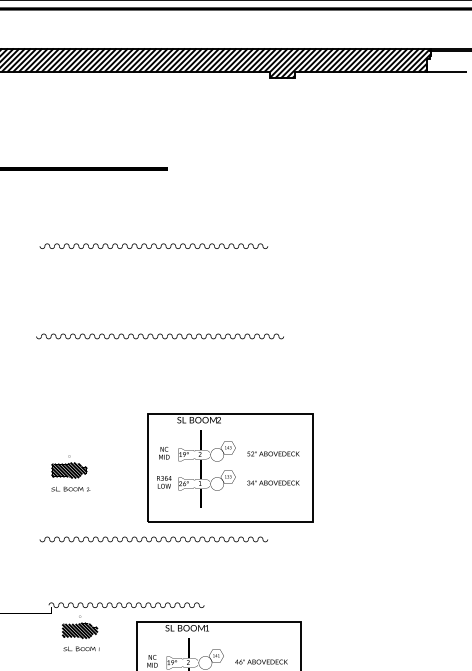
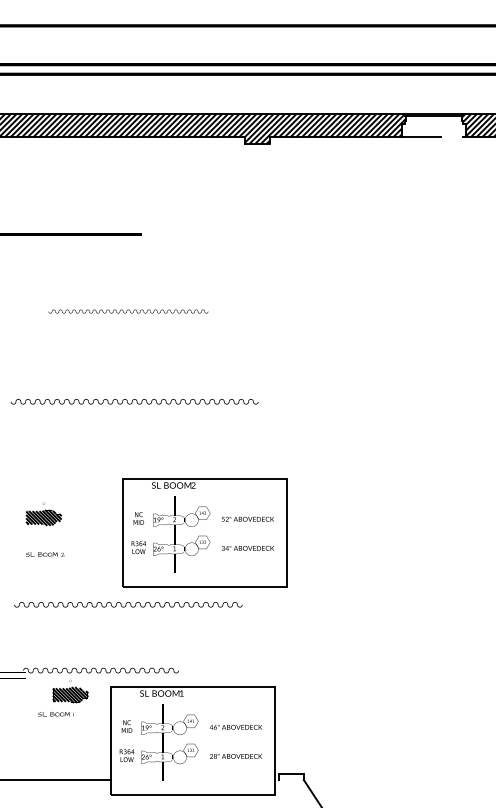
part: (153, 246) -> (128, 311), size x0.7
part: (68, 467) -> (43, 514), moved
part: (79, 627) -> (70, 691), moved

